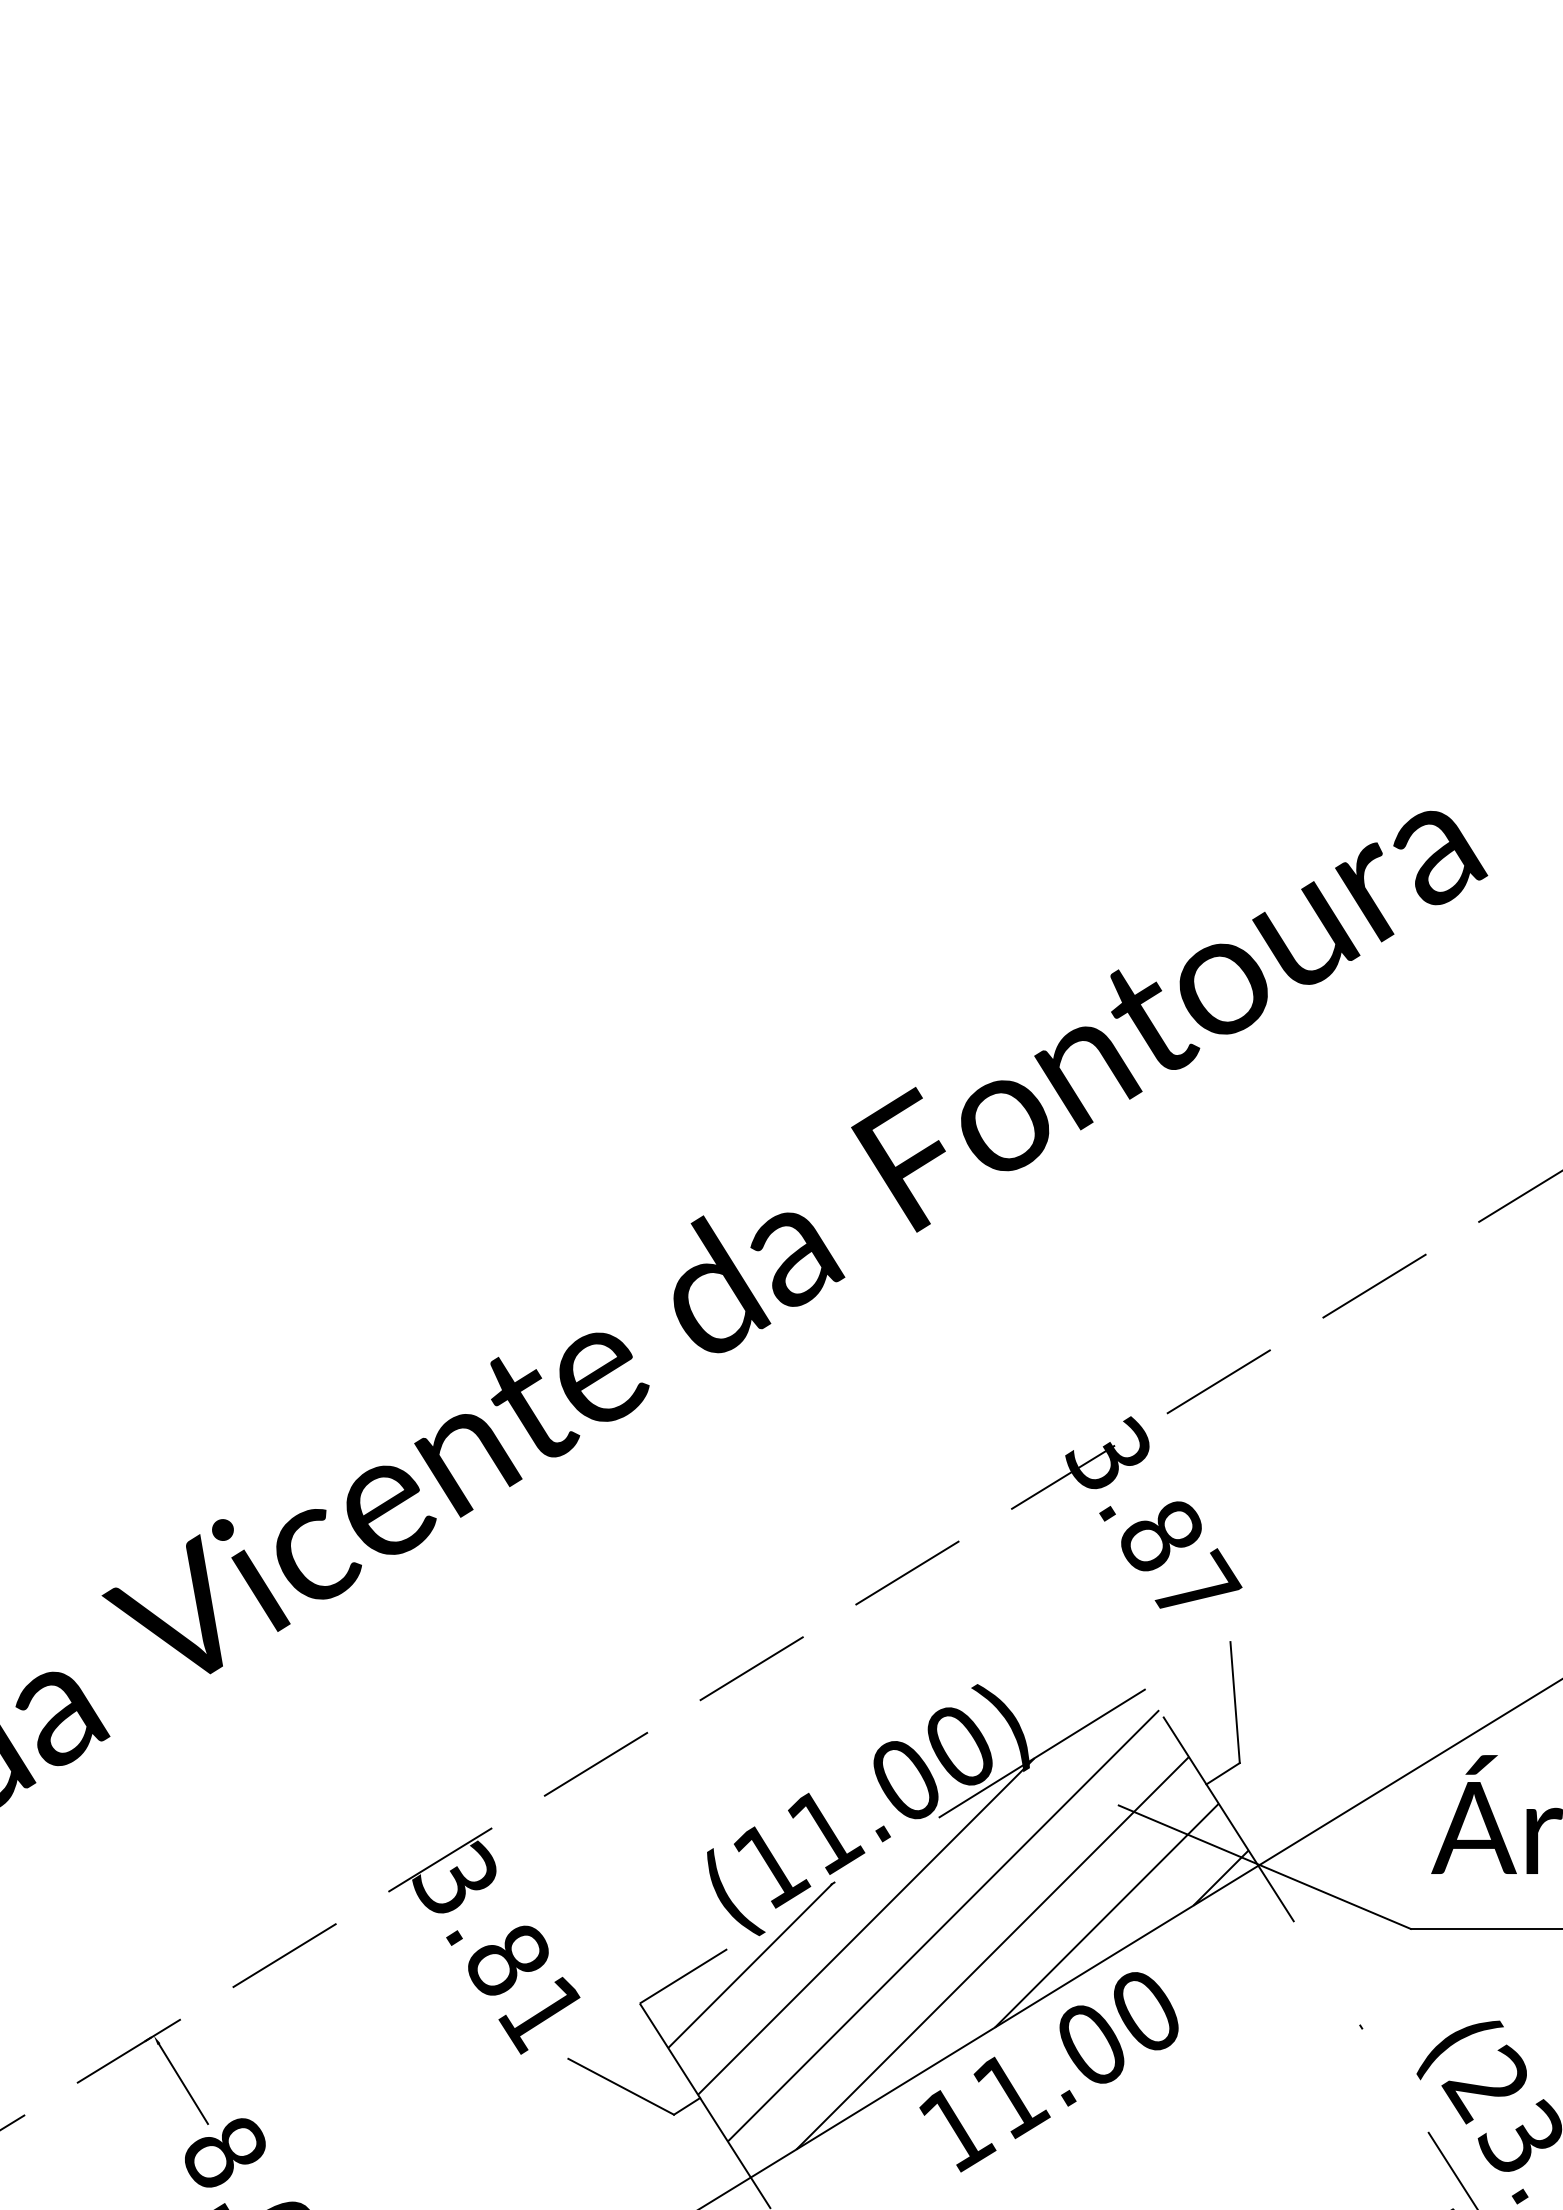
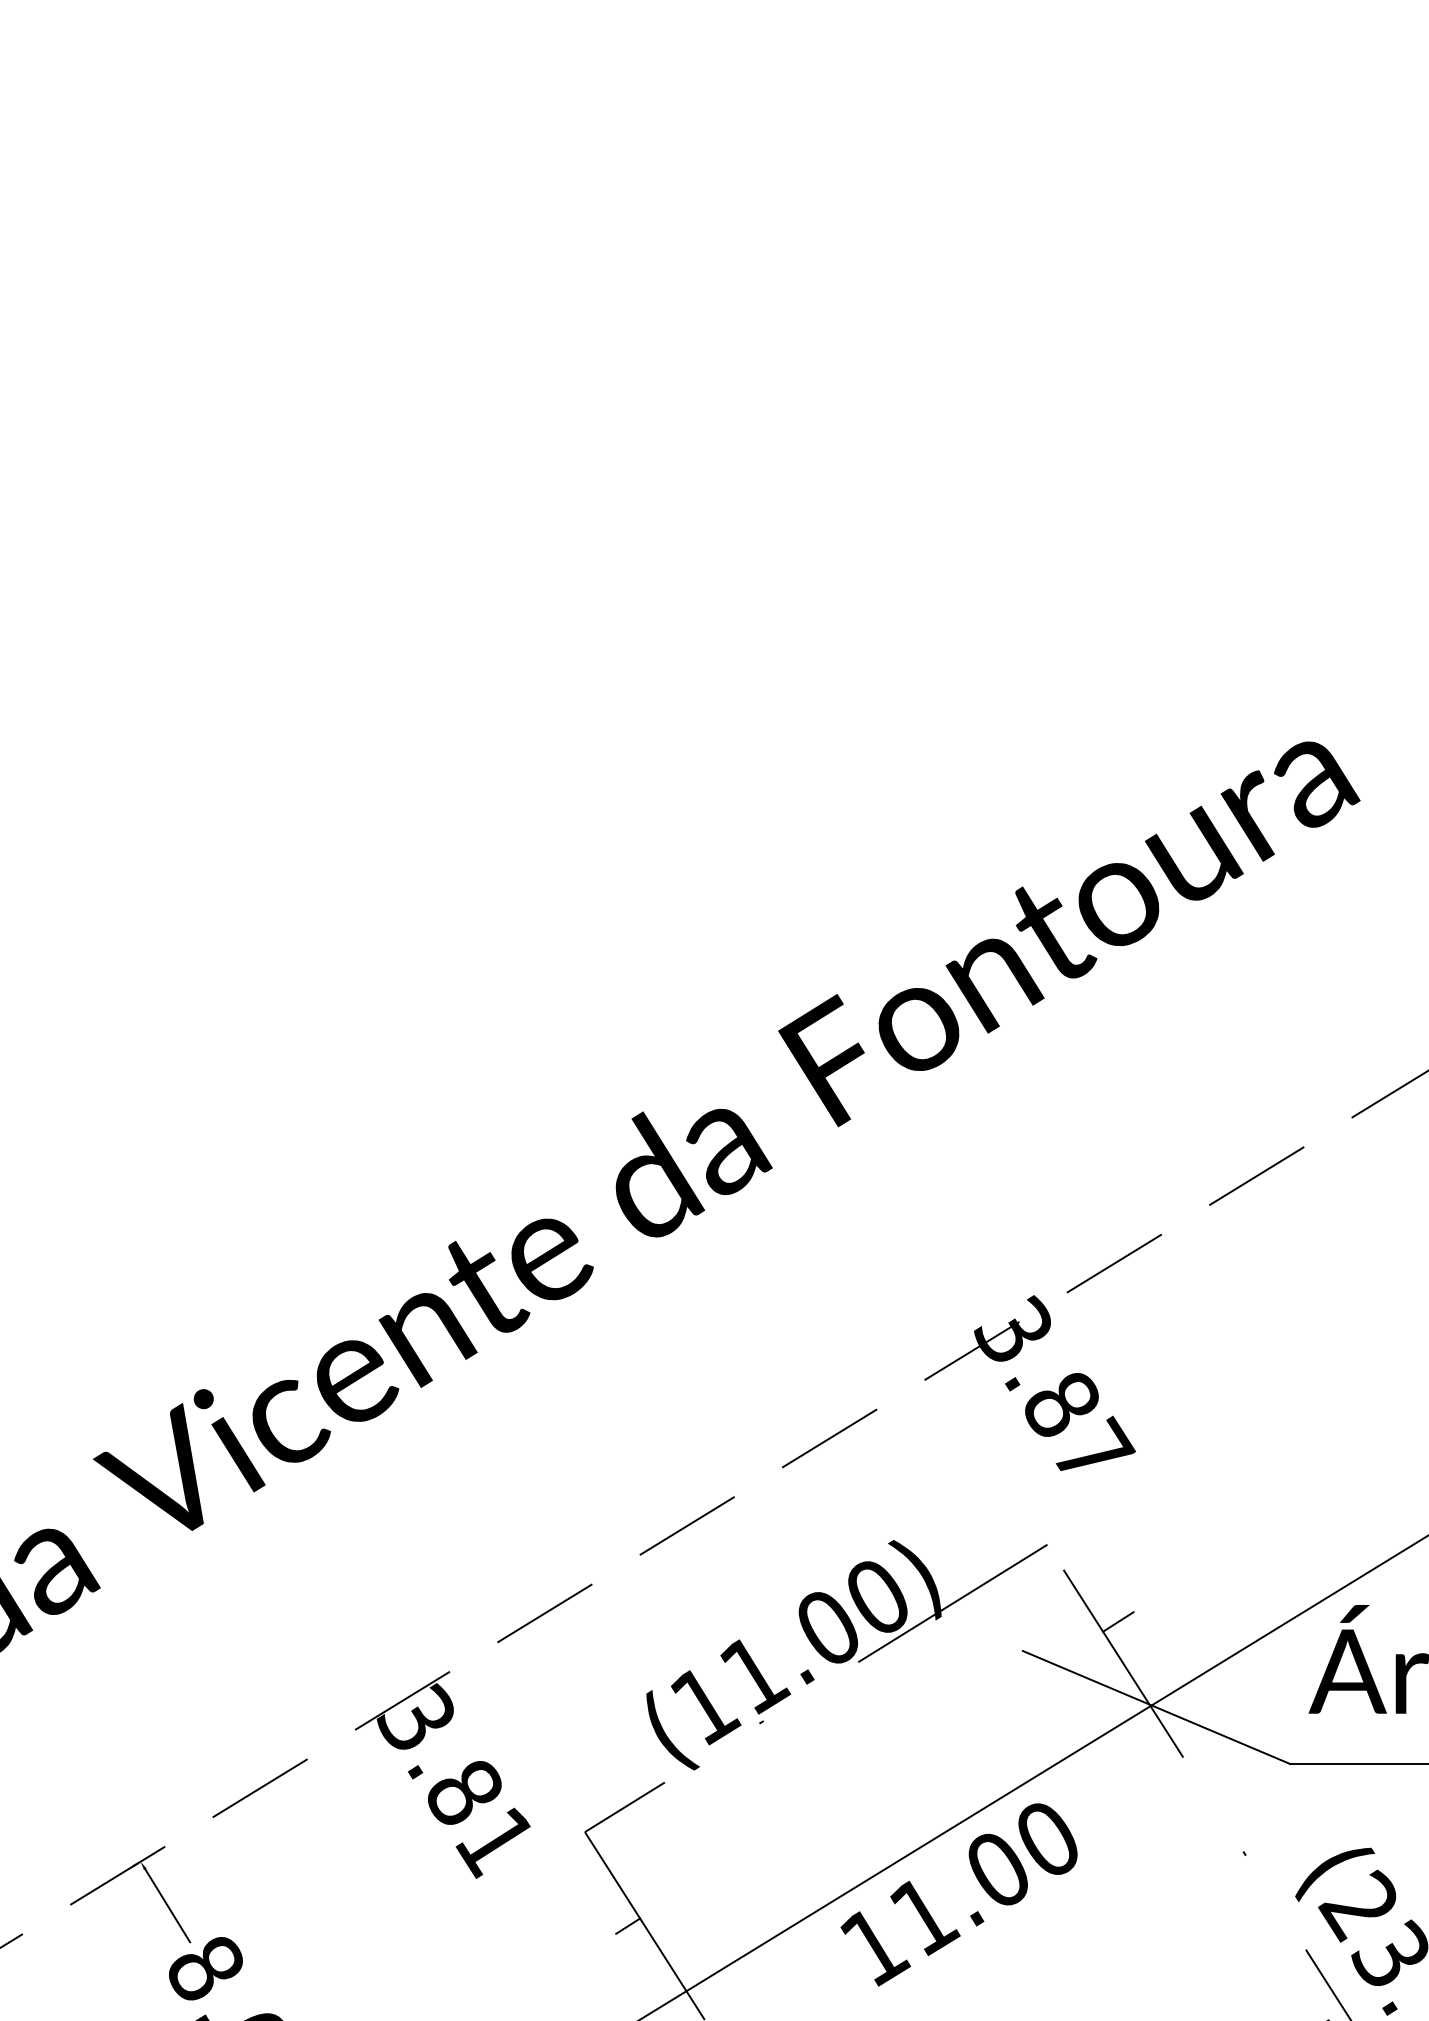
line: (1234, 1702) -> (1128, 1556), removed
hatch: (958, 1929) -> (876, 1764), removed
line: (621, 2086) -> (568, 1907), removed

